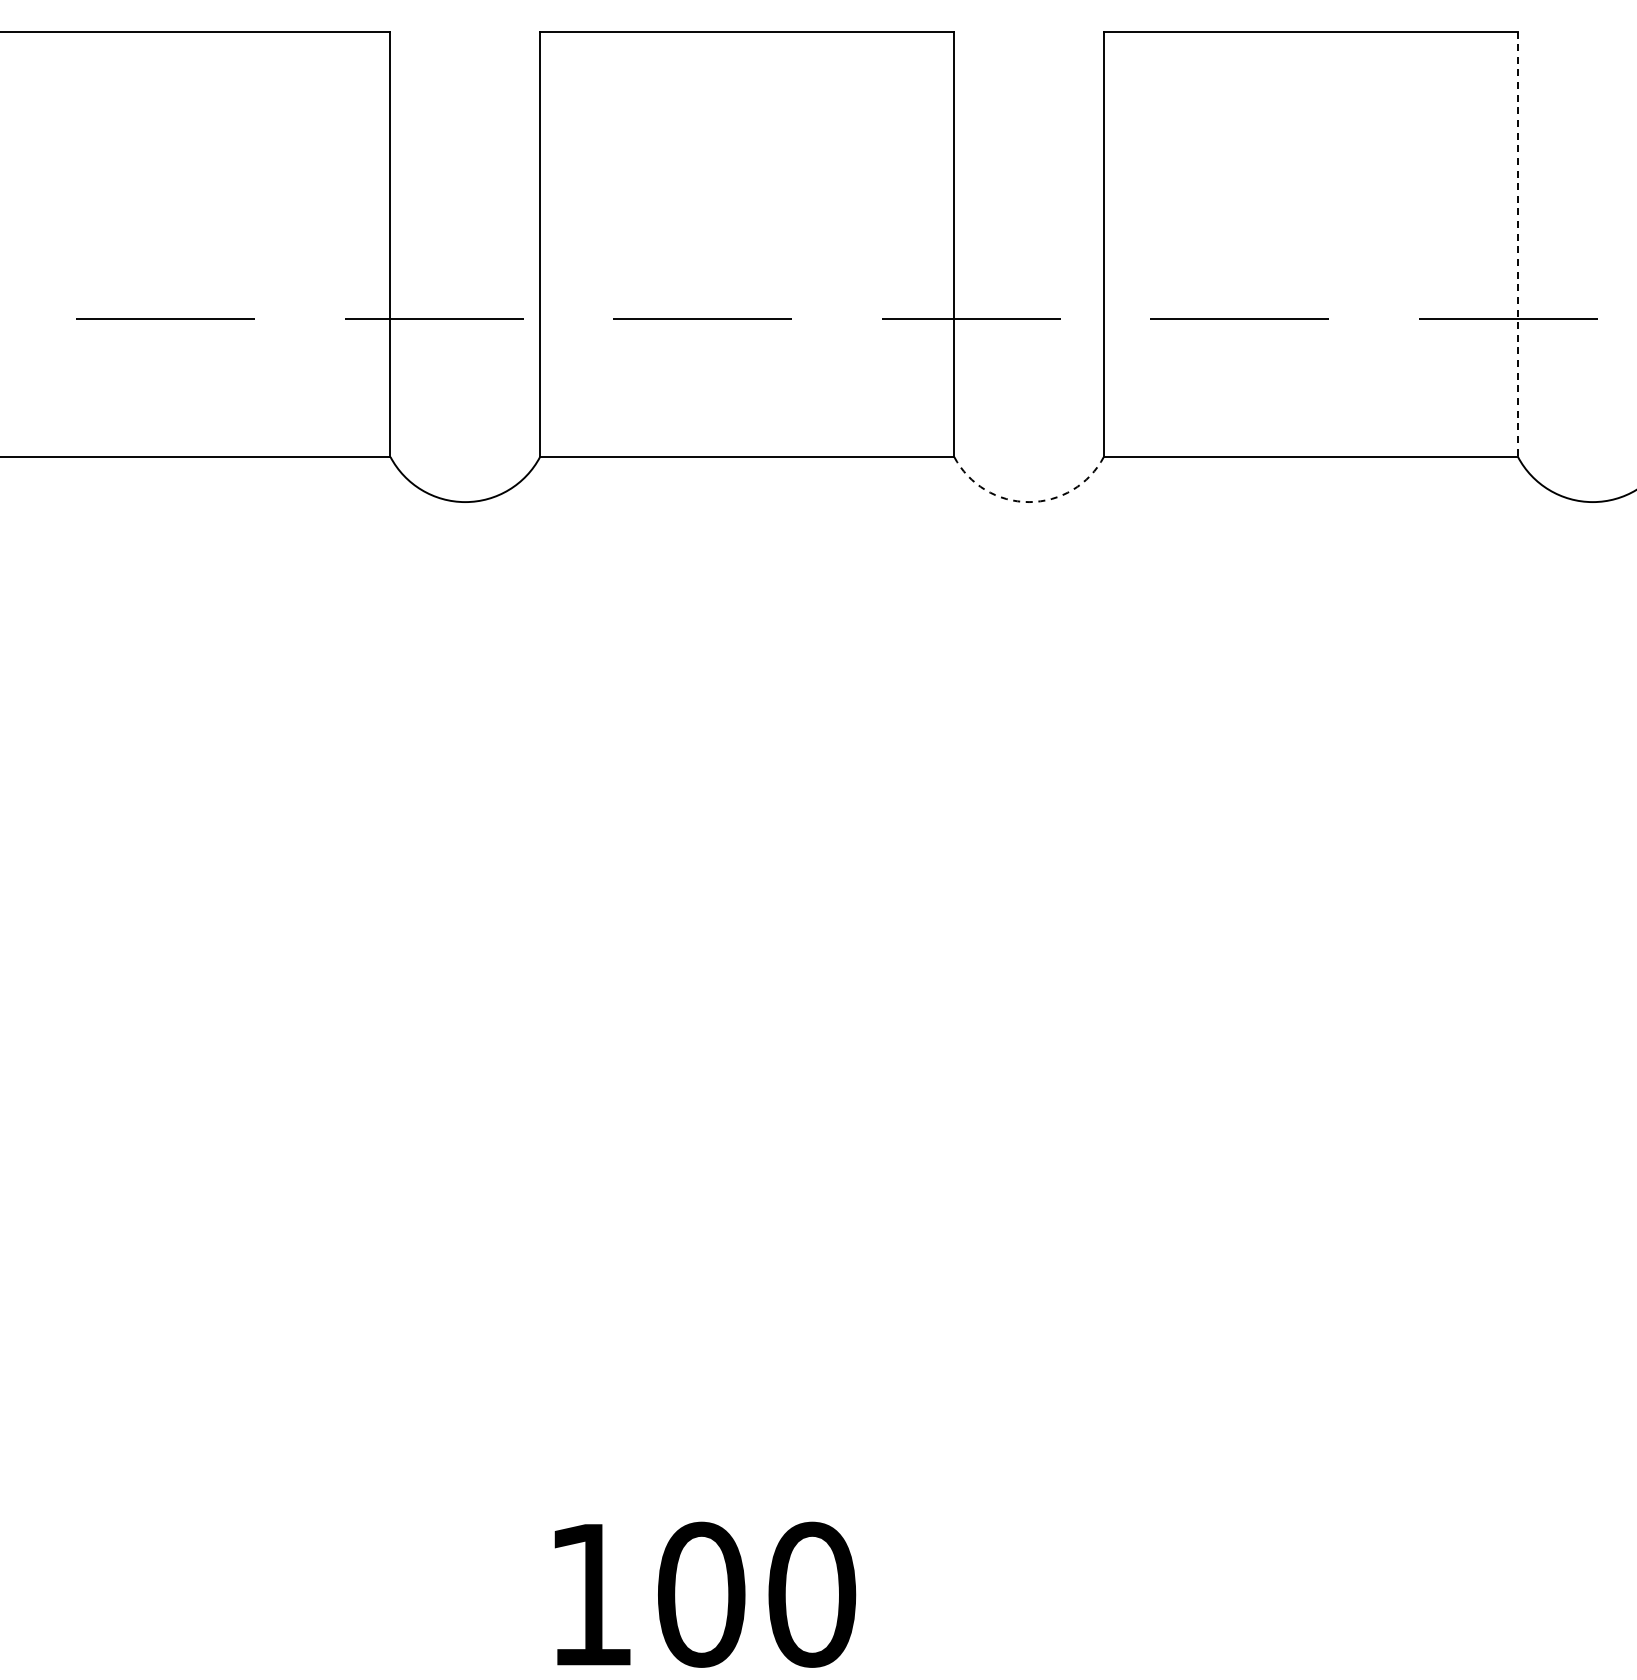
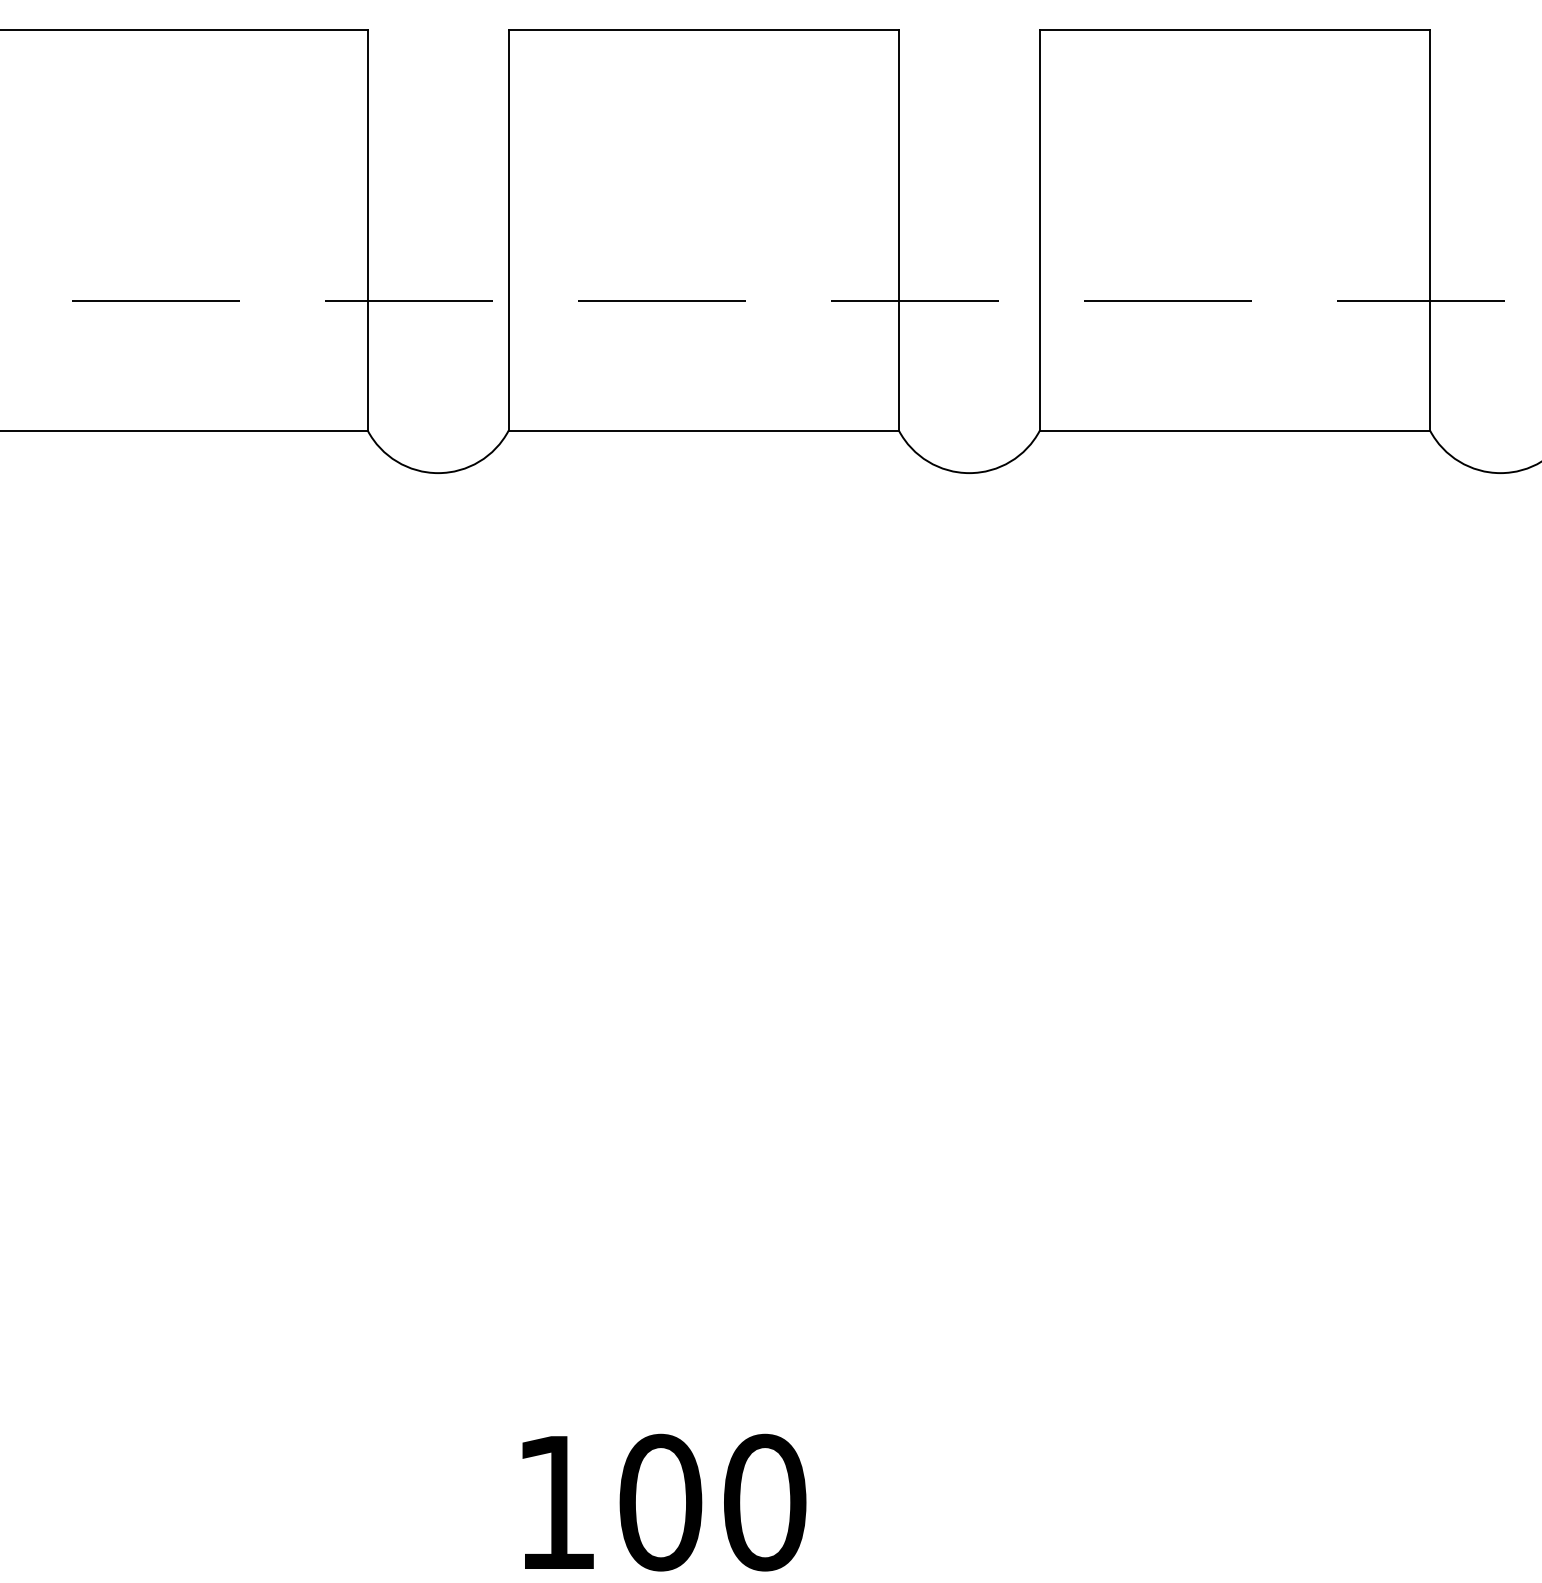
line: (1518, 244) -> (1430, 230), dashed -> solid
arc: (1029, 502) -> (969, 473), dashed -> solid

